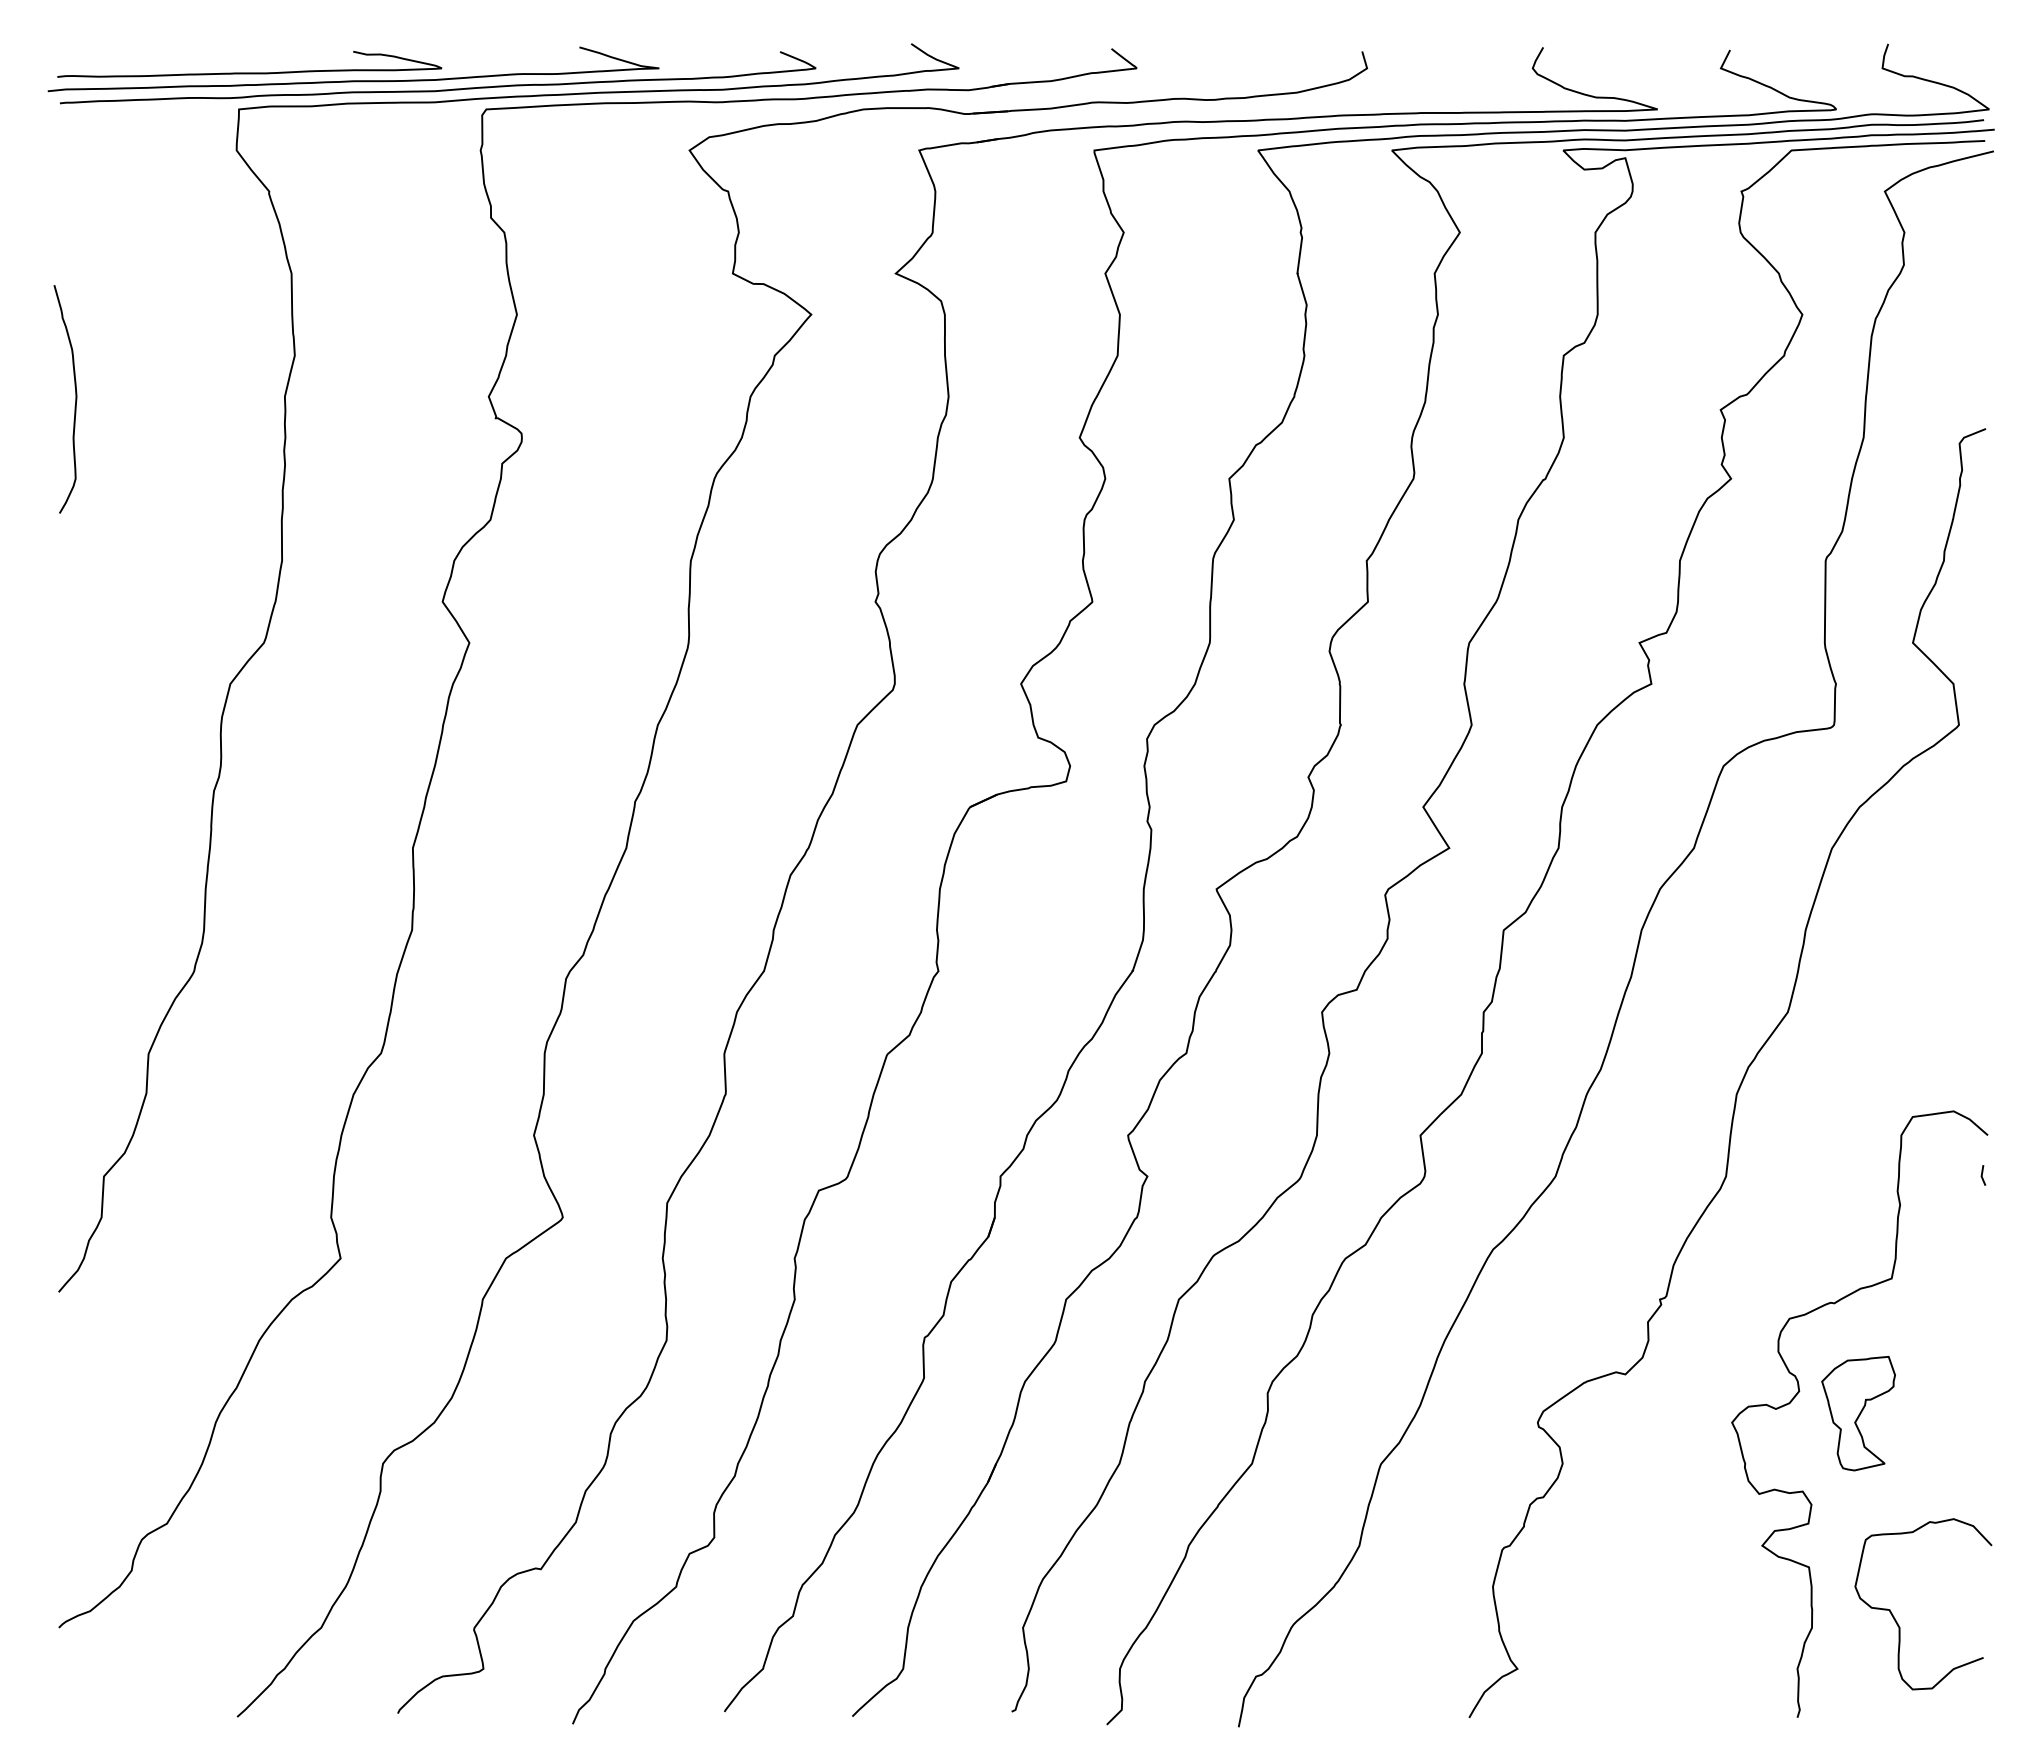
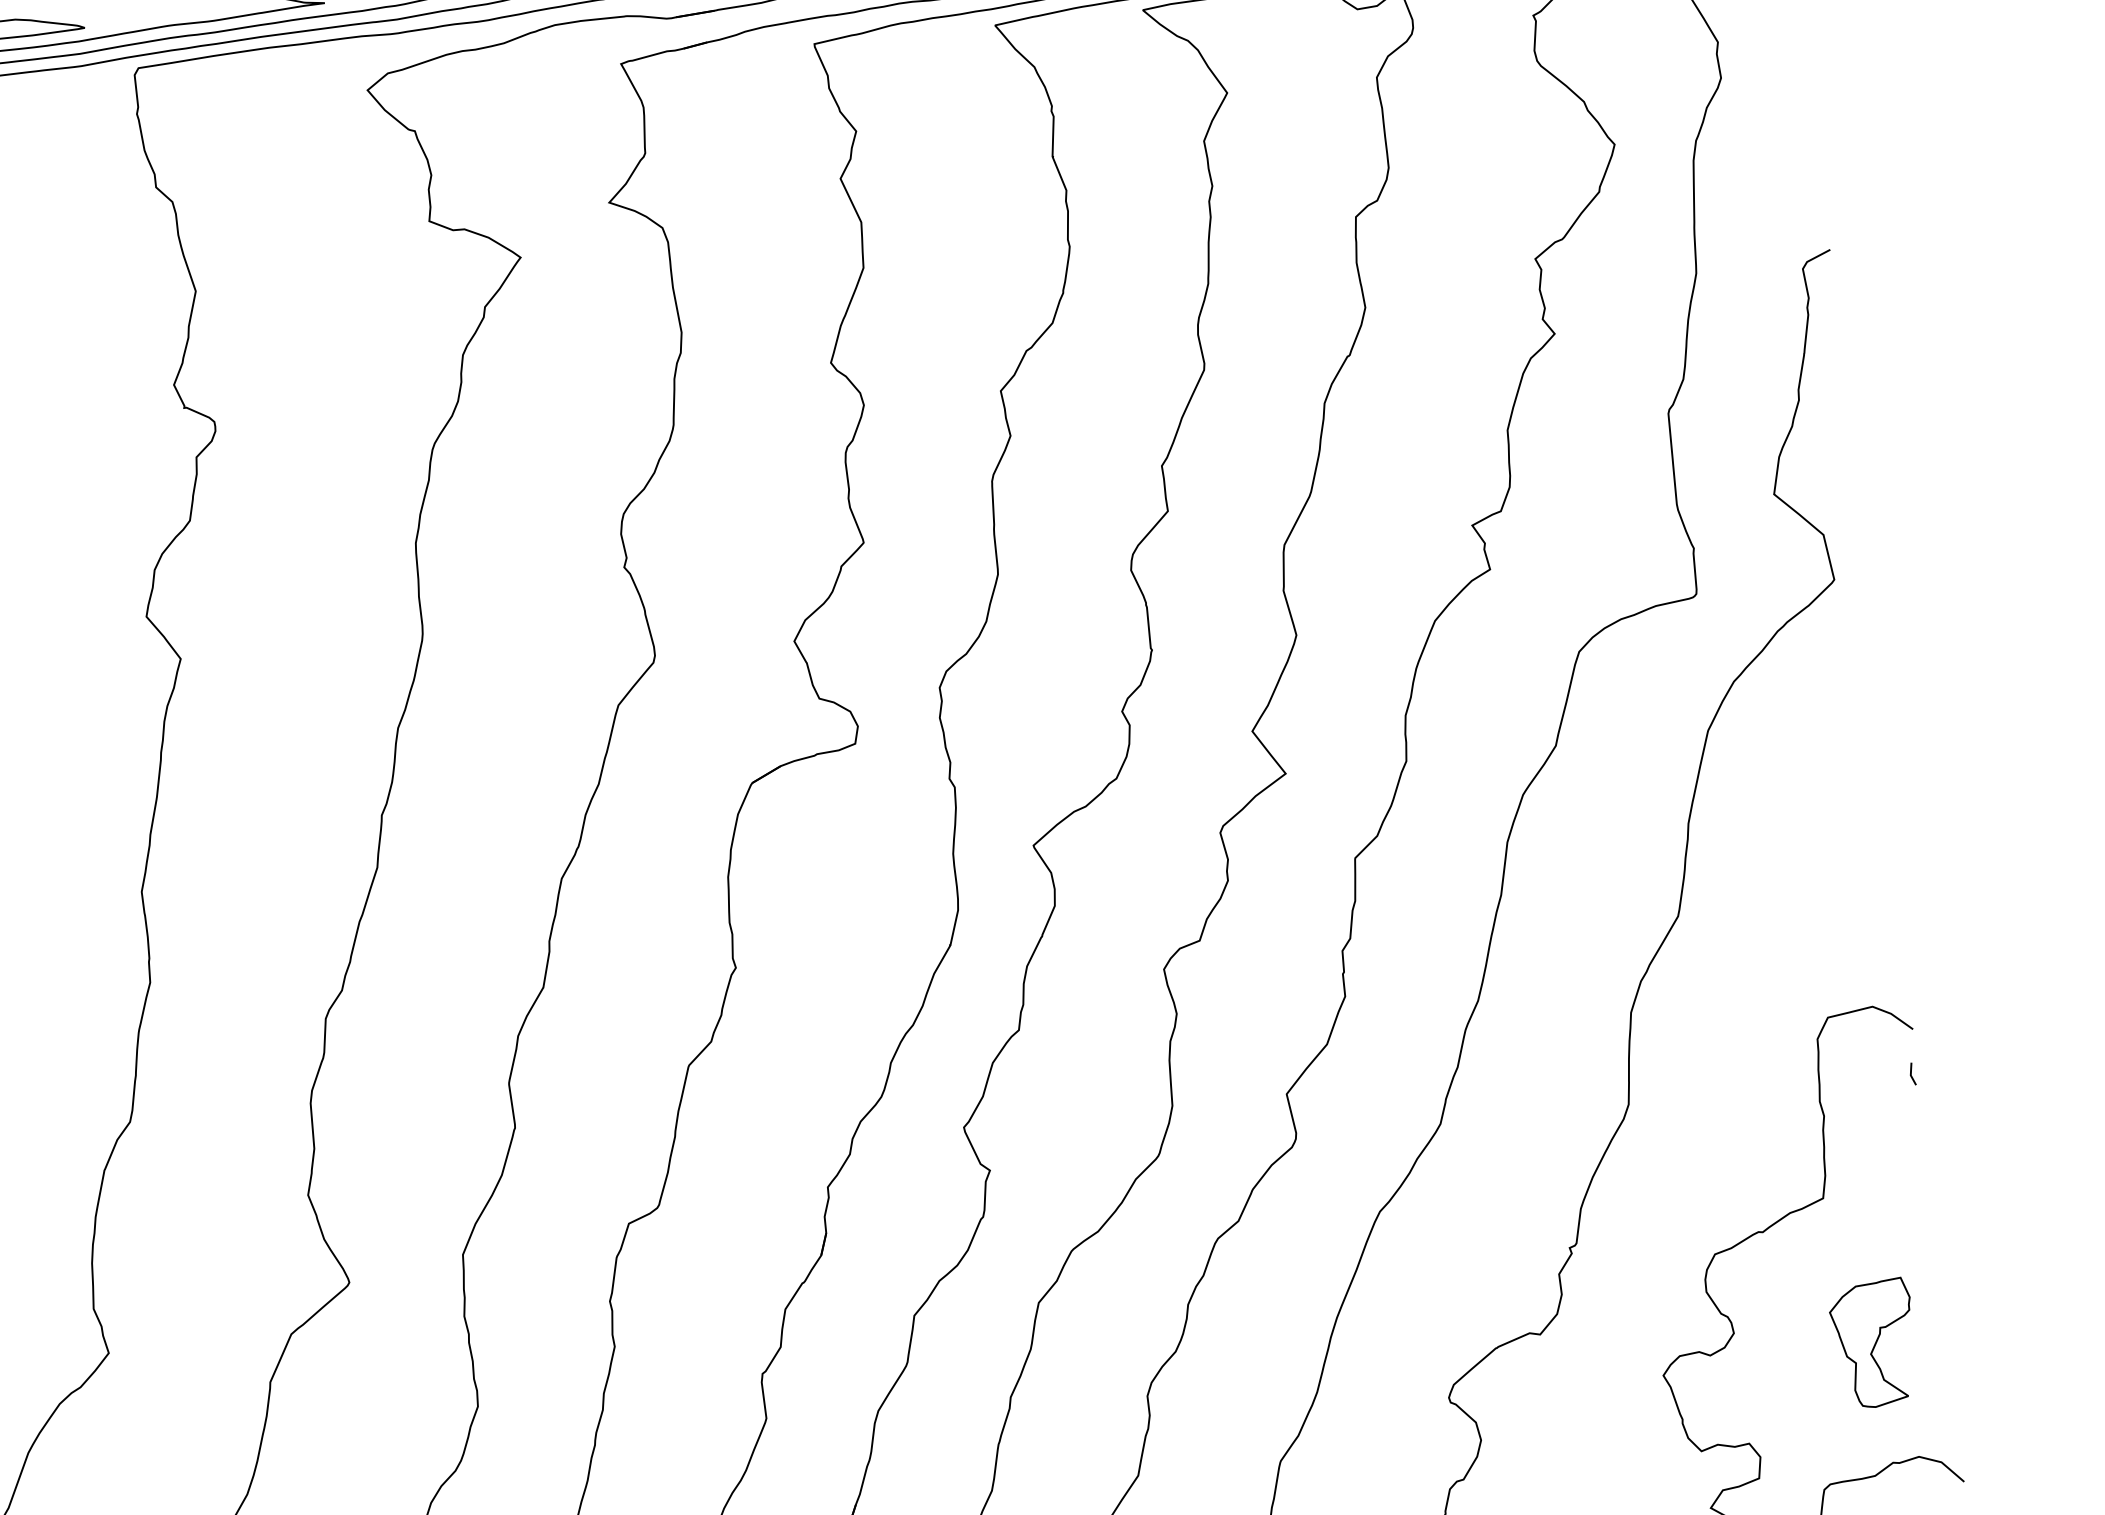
part: (1858, 1413) -> (1873, 1343), moved

